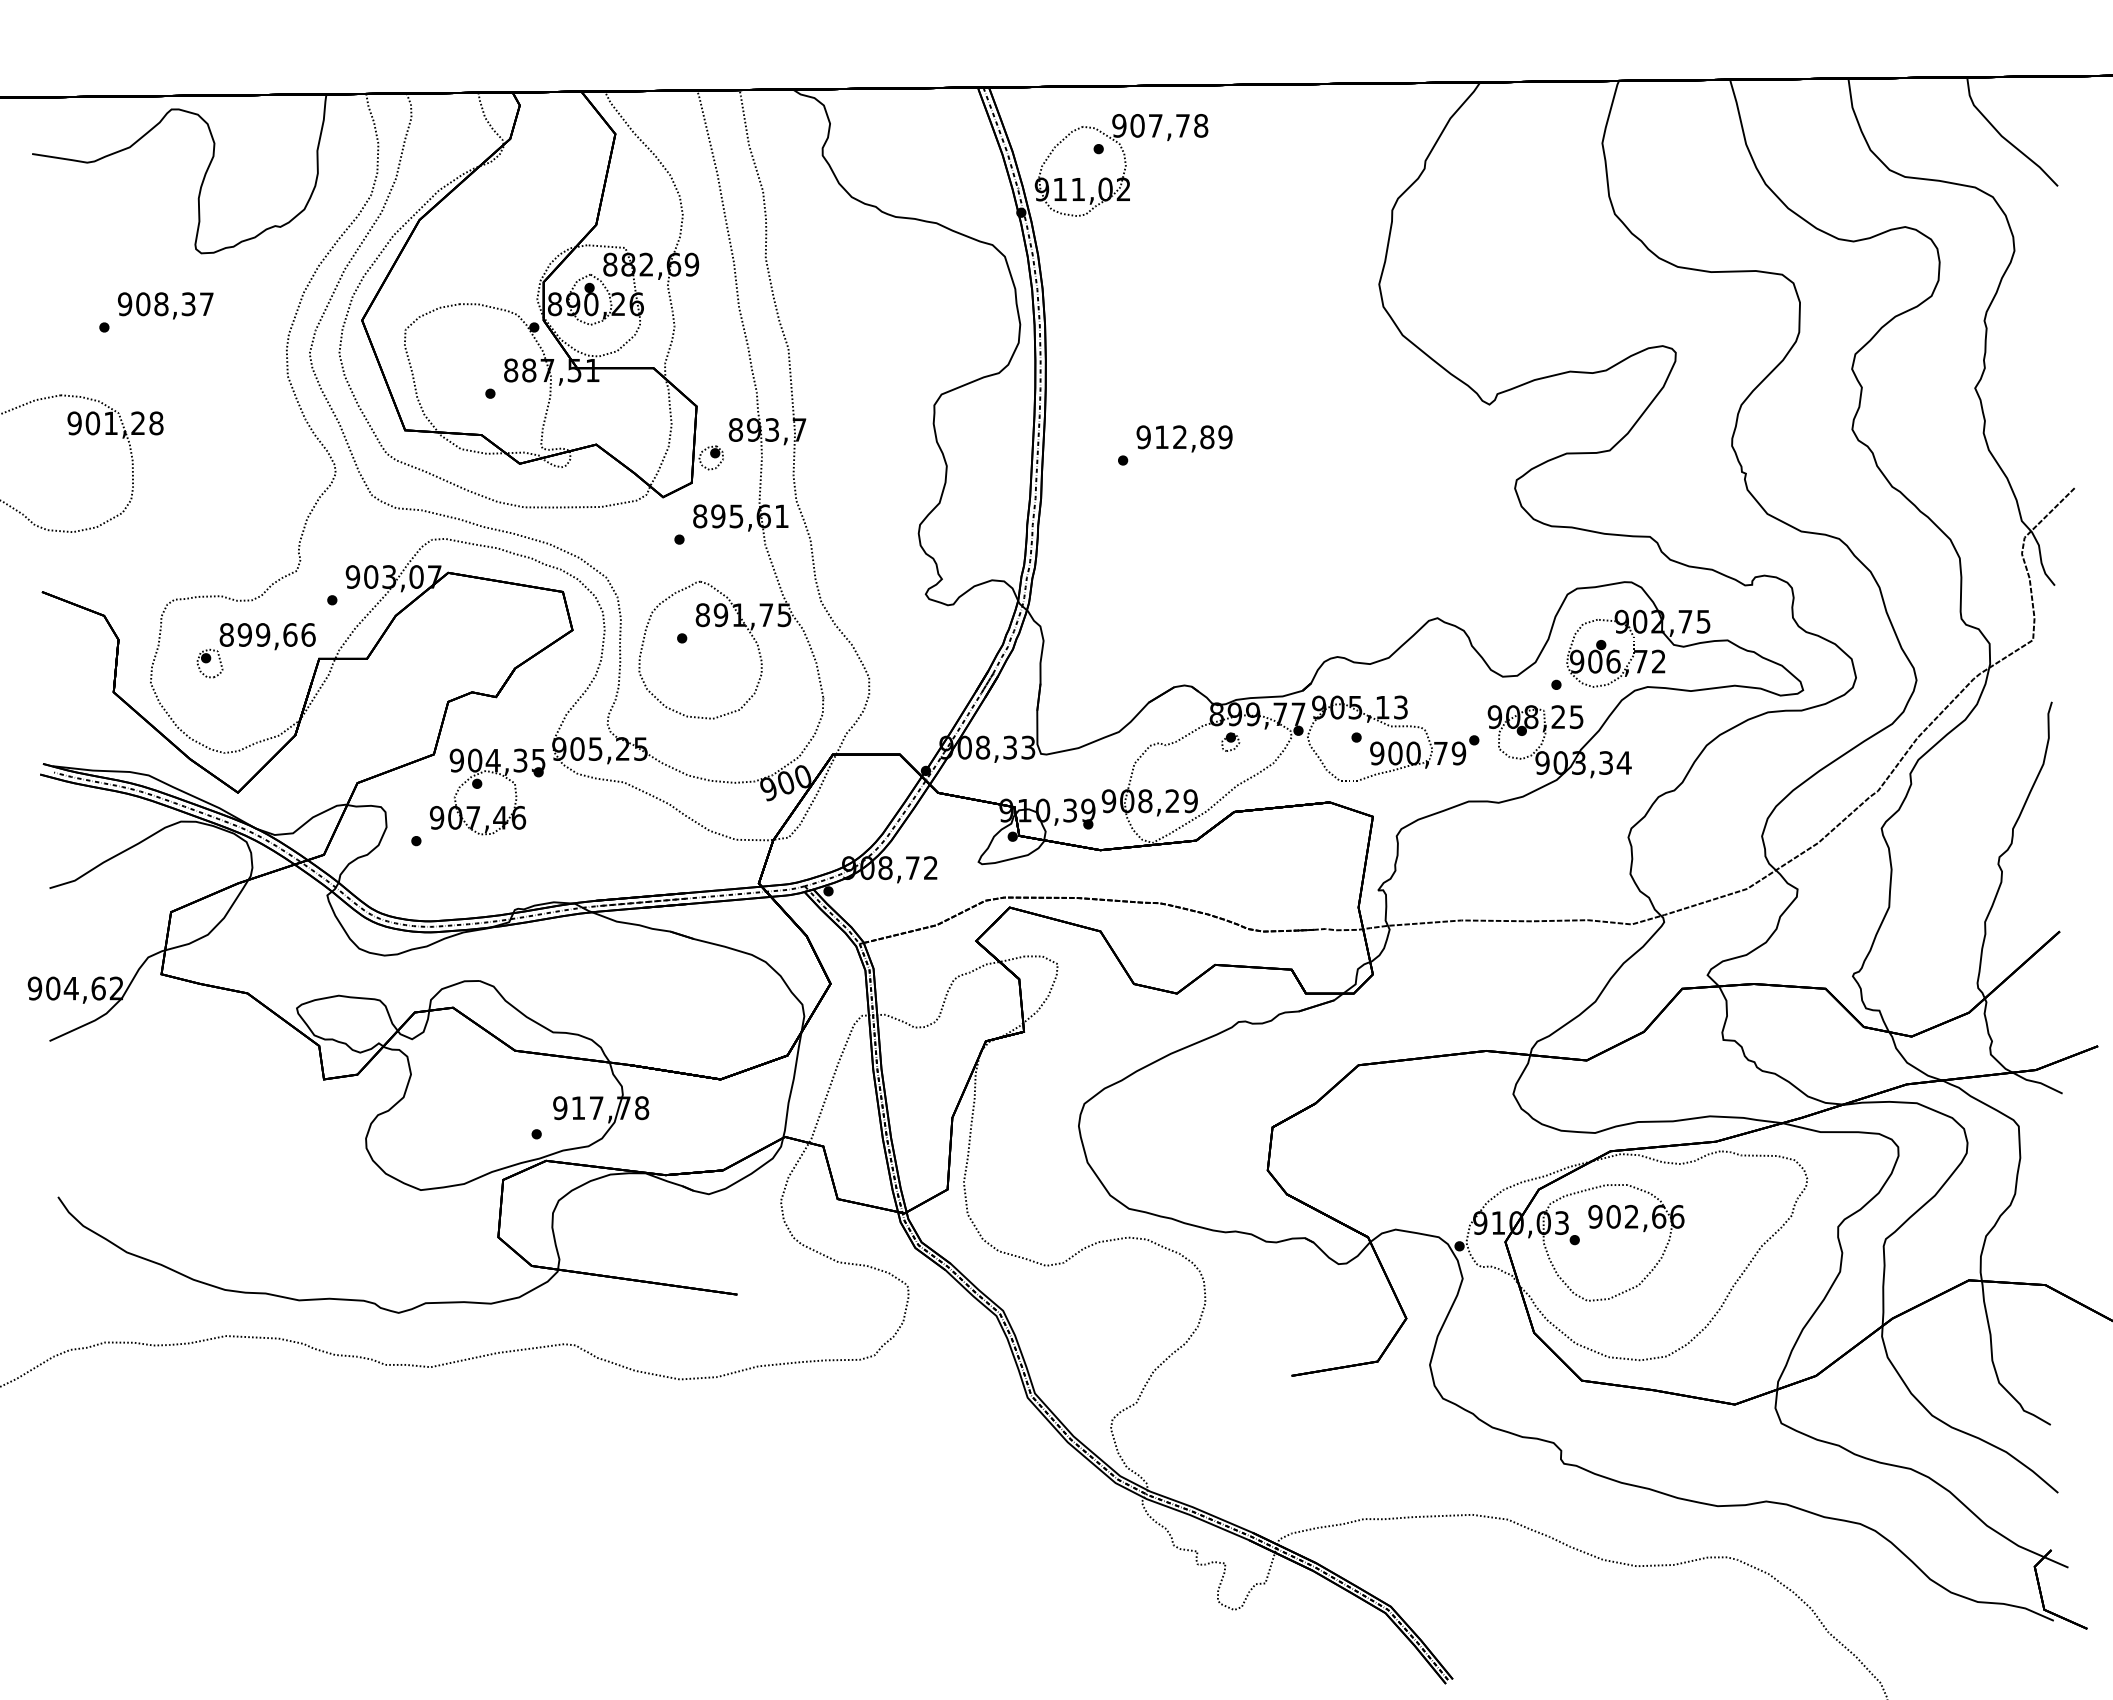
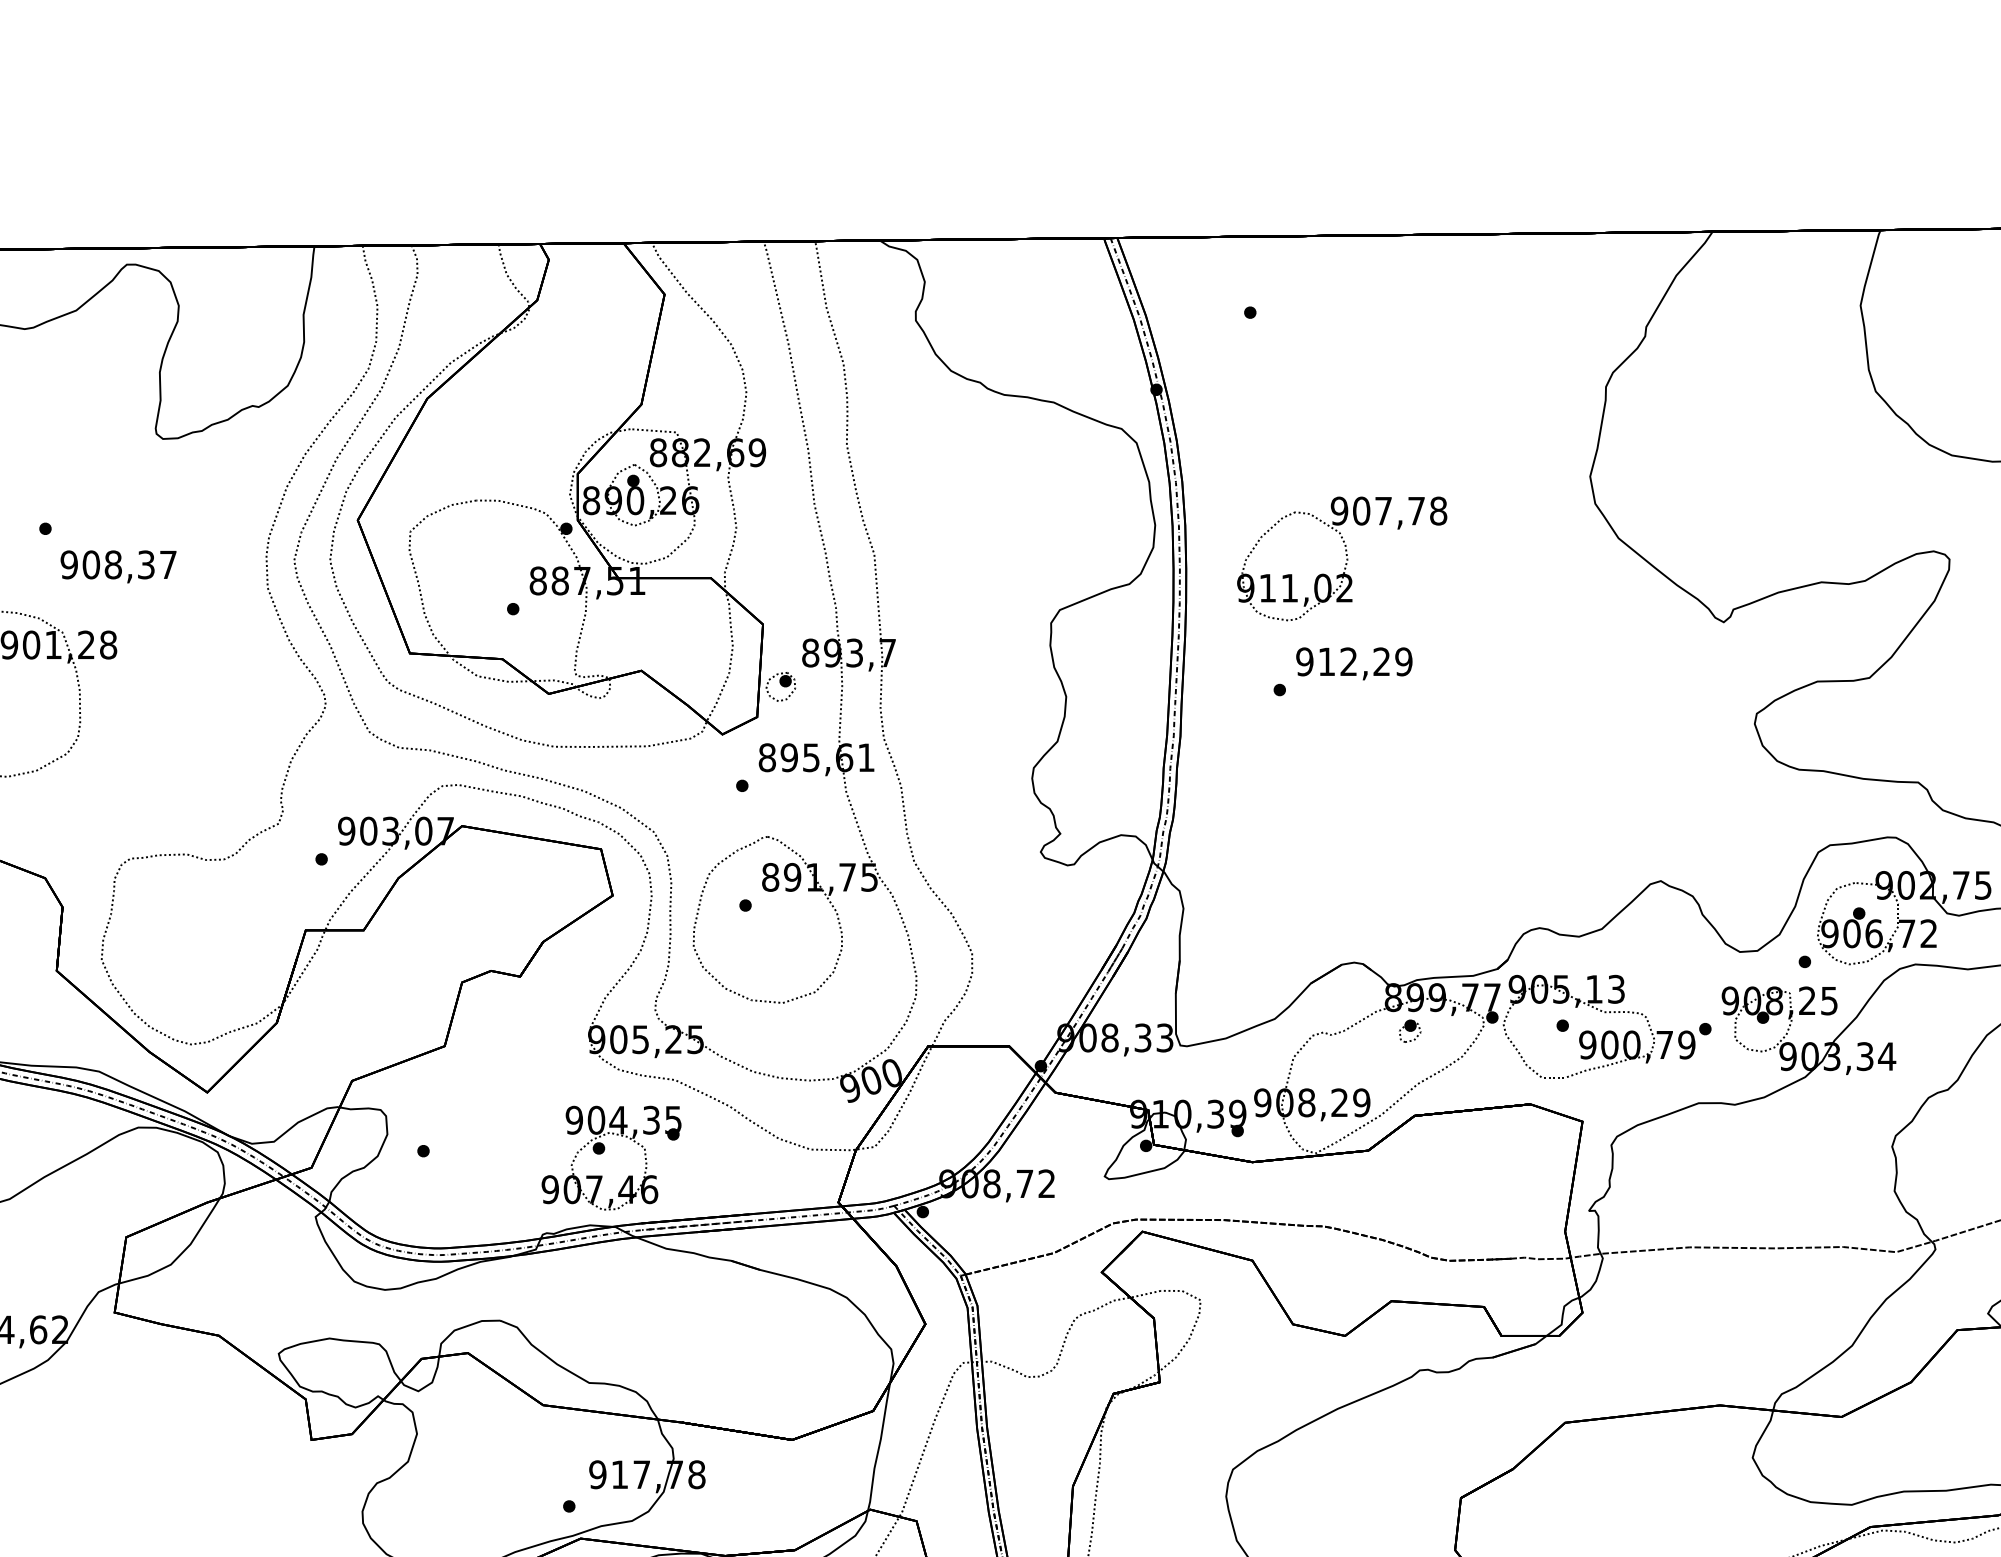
part: (1121, 165) -> (1342, 559), moved
text: (165, 305) -> (118, 566), moved
text: (1207, 437) -> (1382, 662), 912,89 -> 912,29
part: (255, 650) -> (228, 920), removed
part: (481, 786) -> (604, 1151), moved

